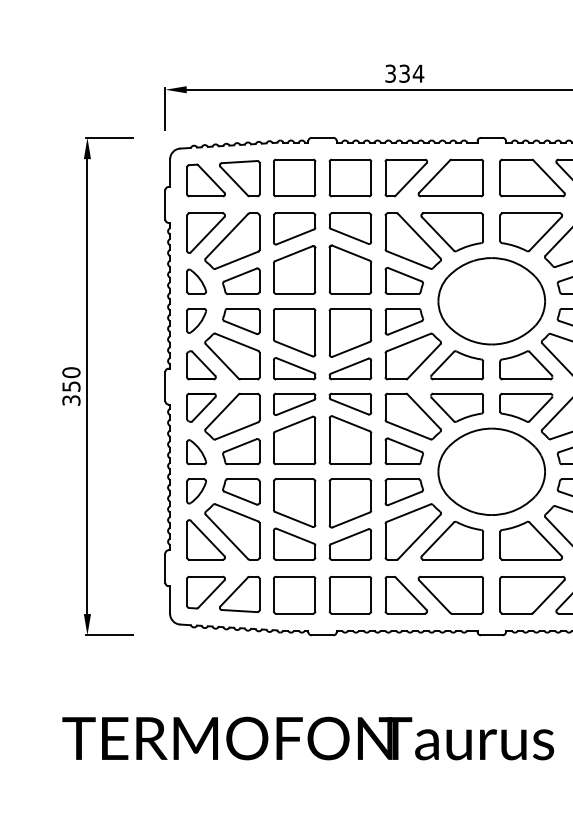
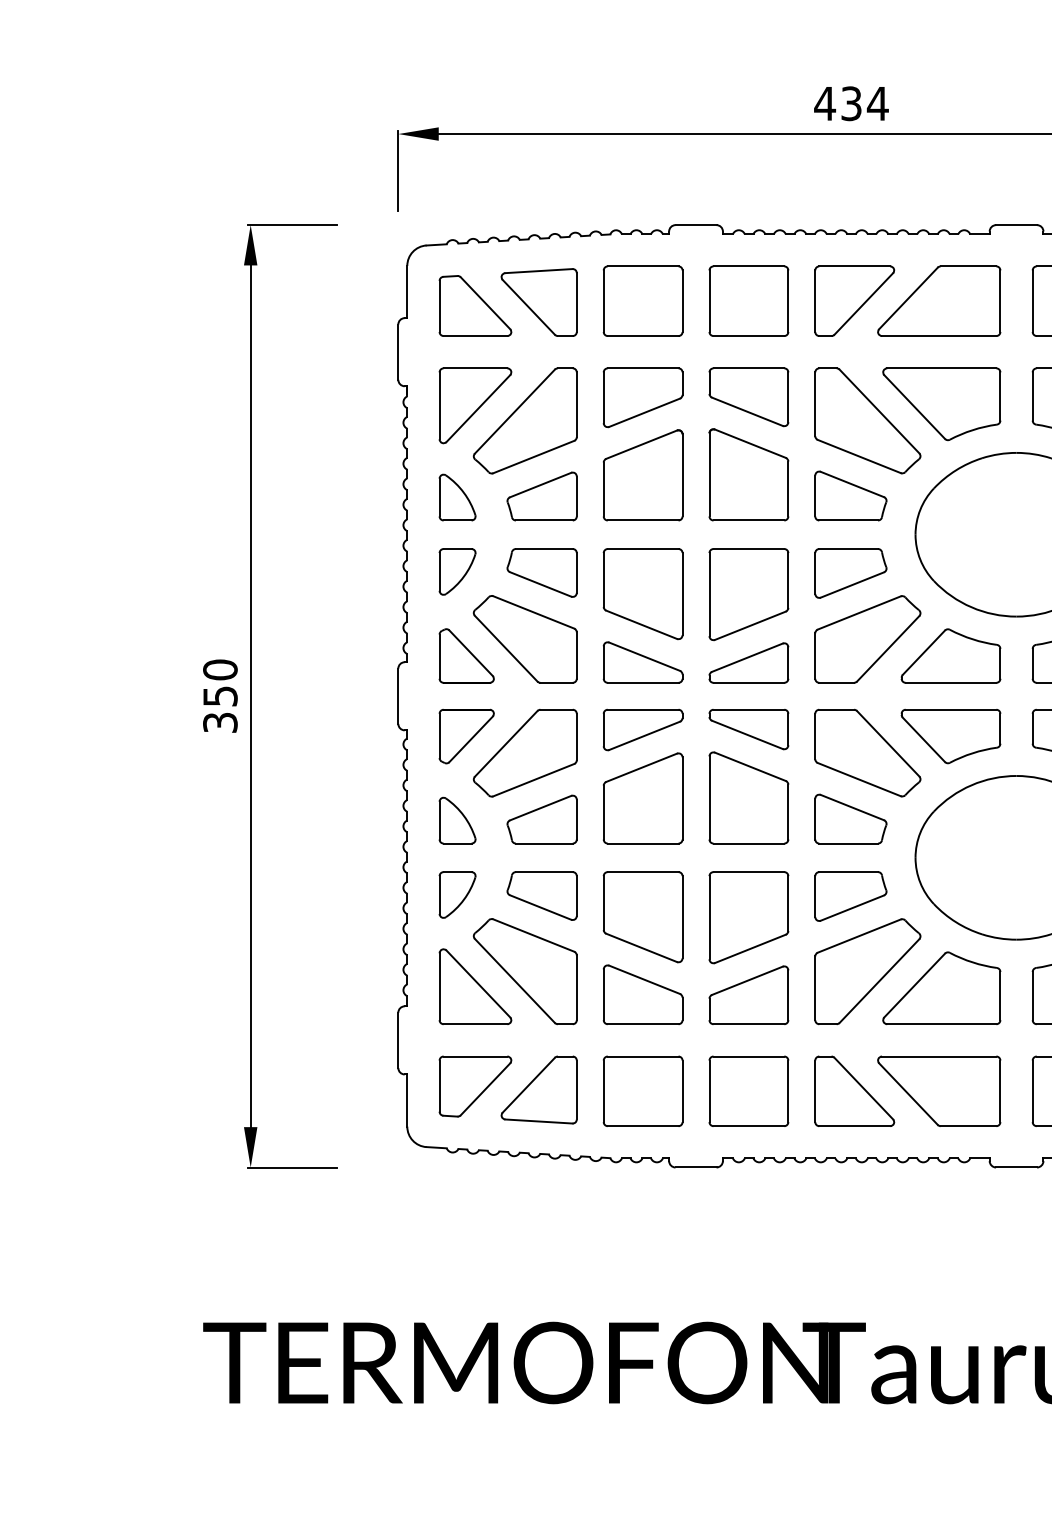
text: (390, 73) -> (824, 103), 334 -> 434

